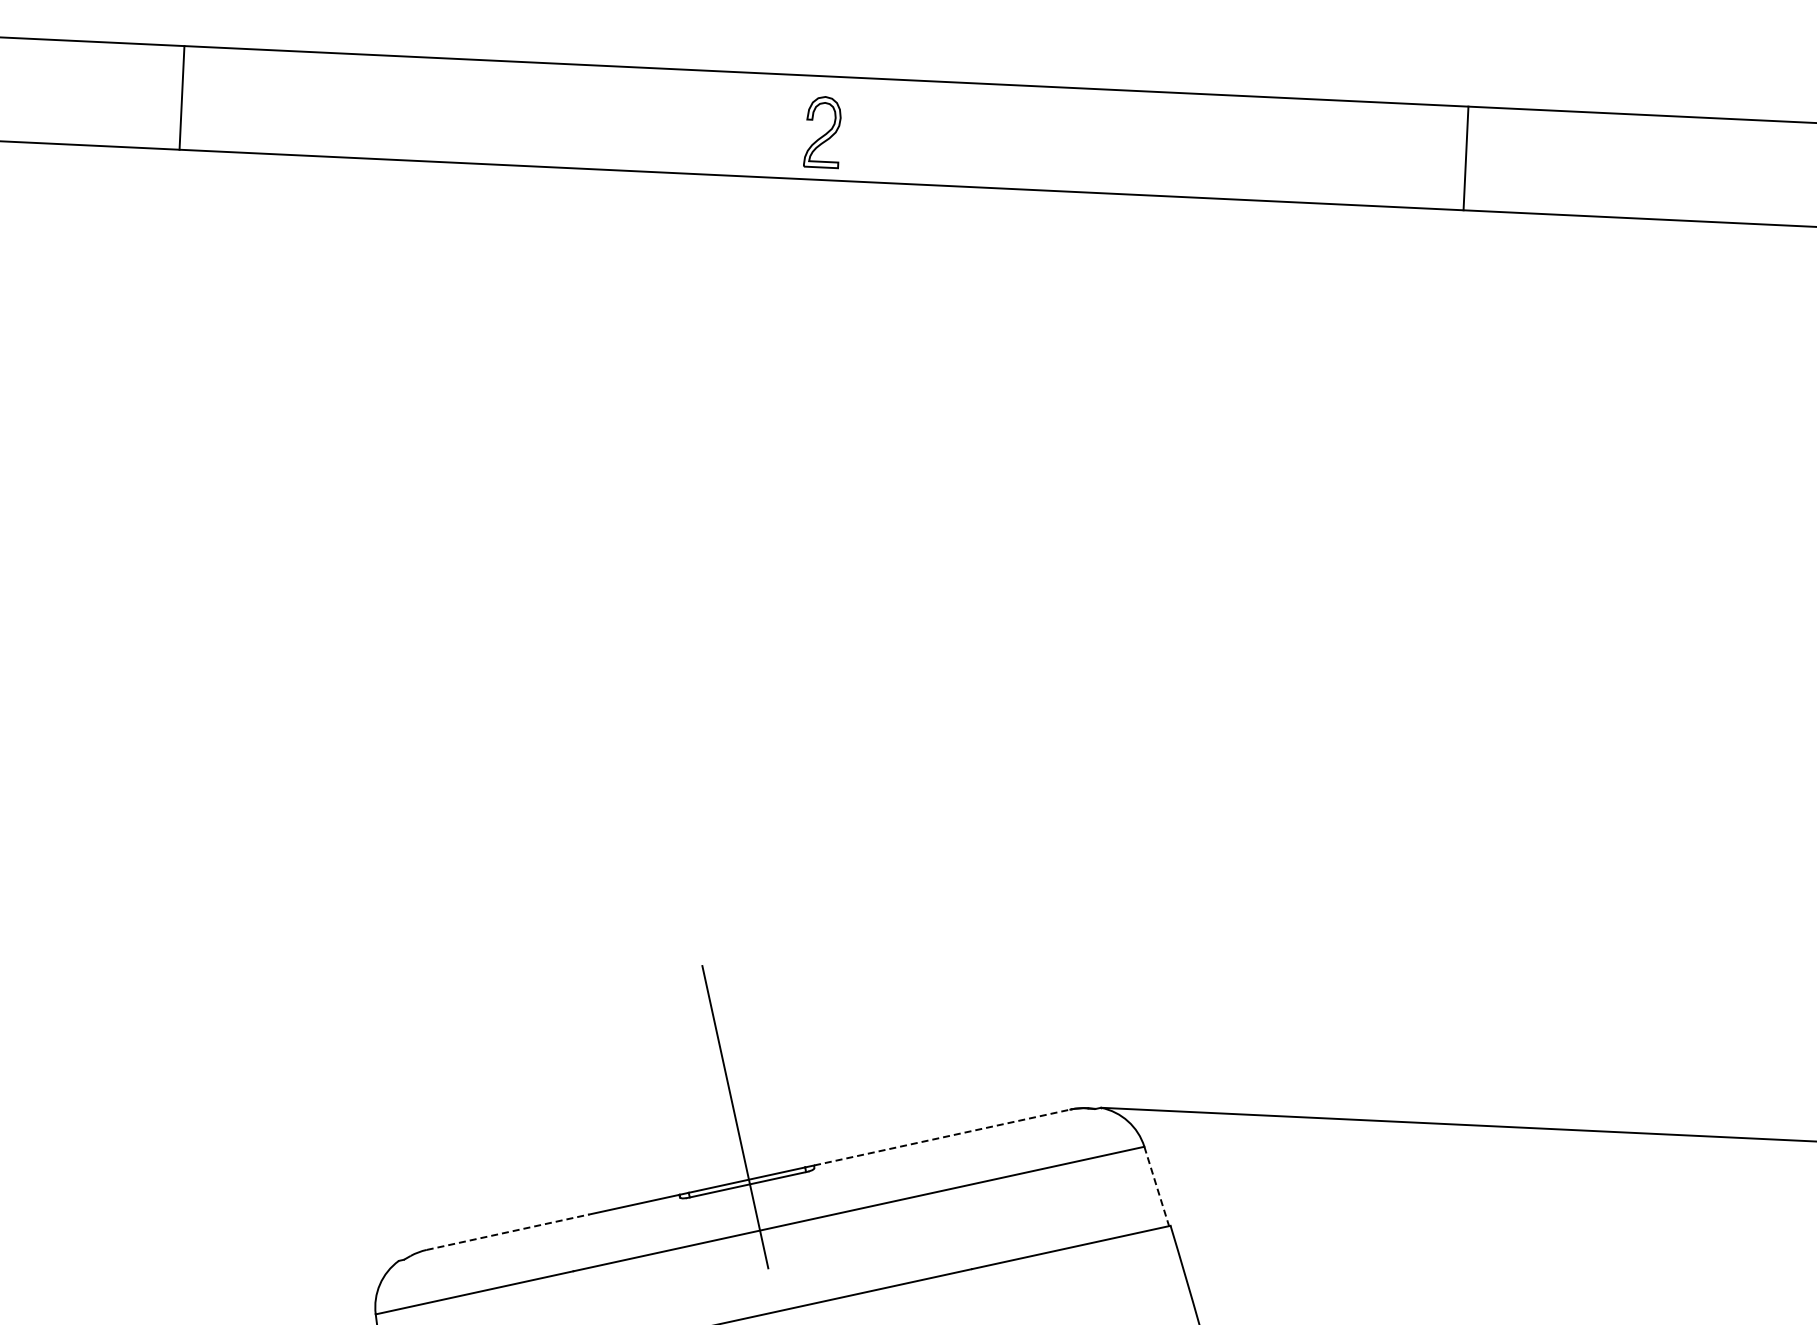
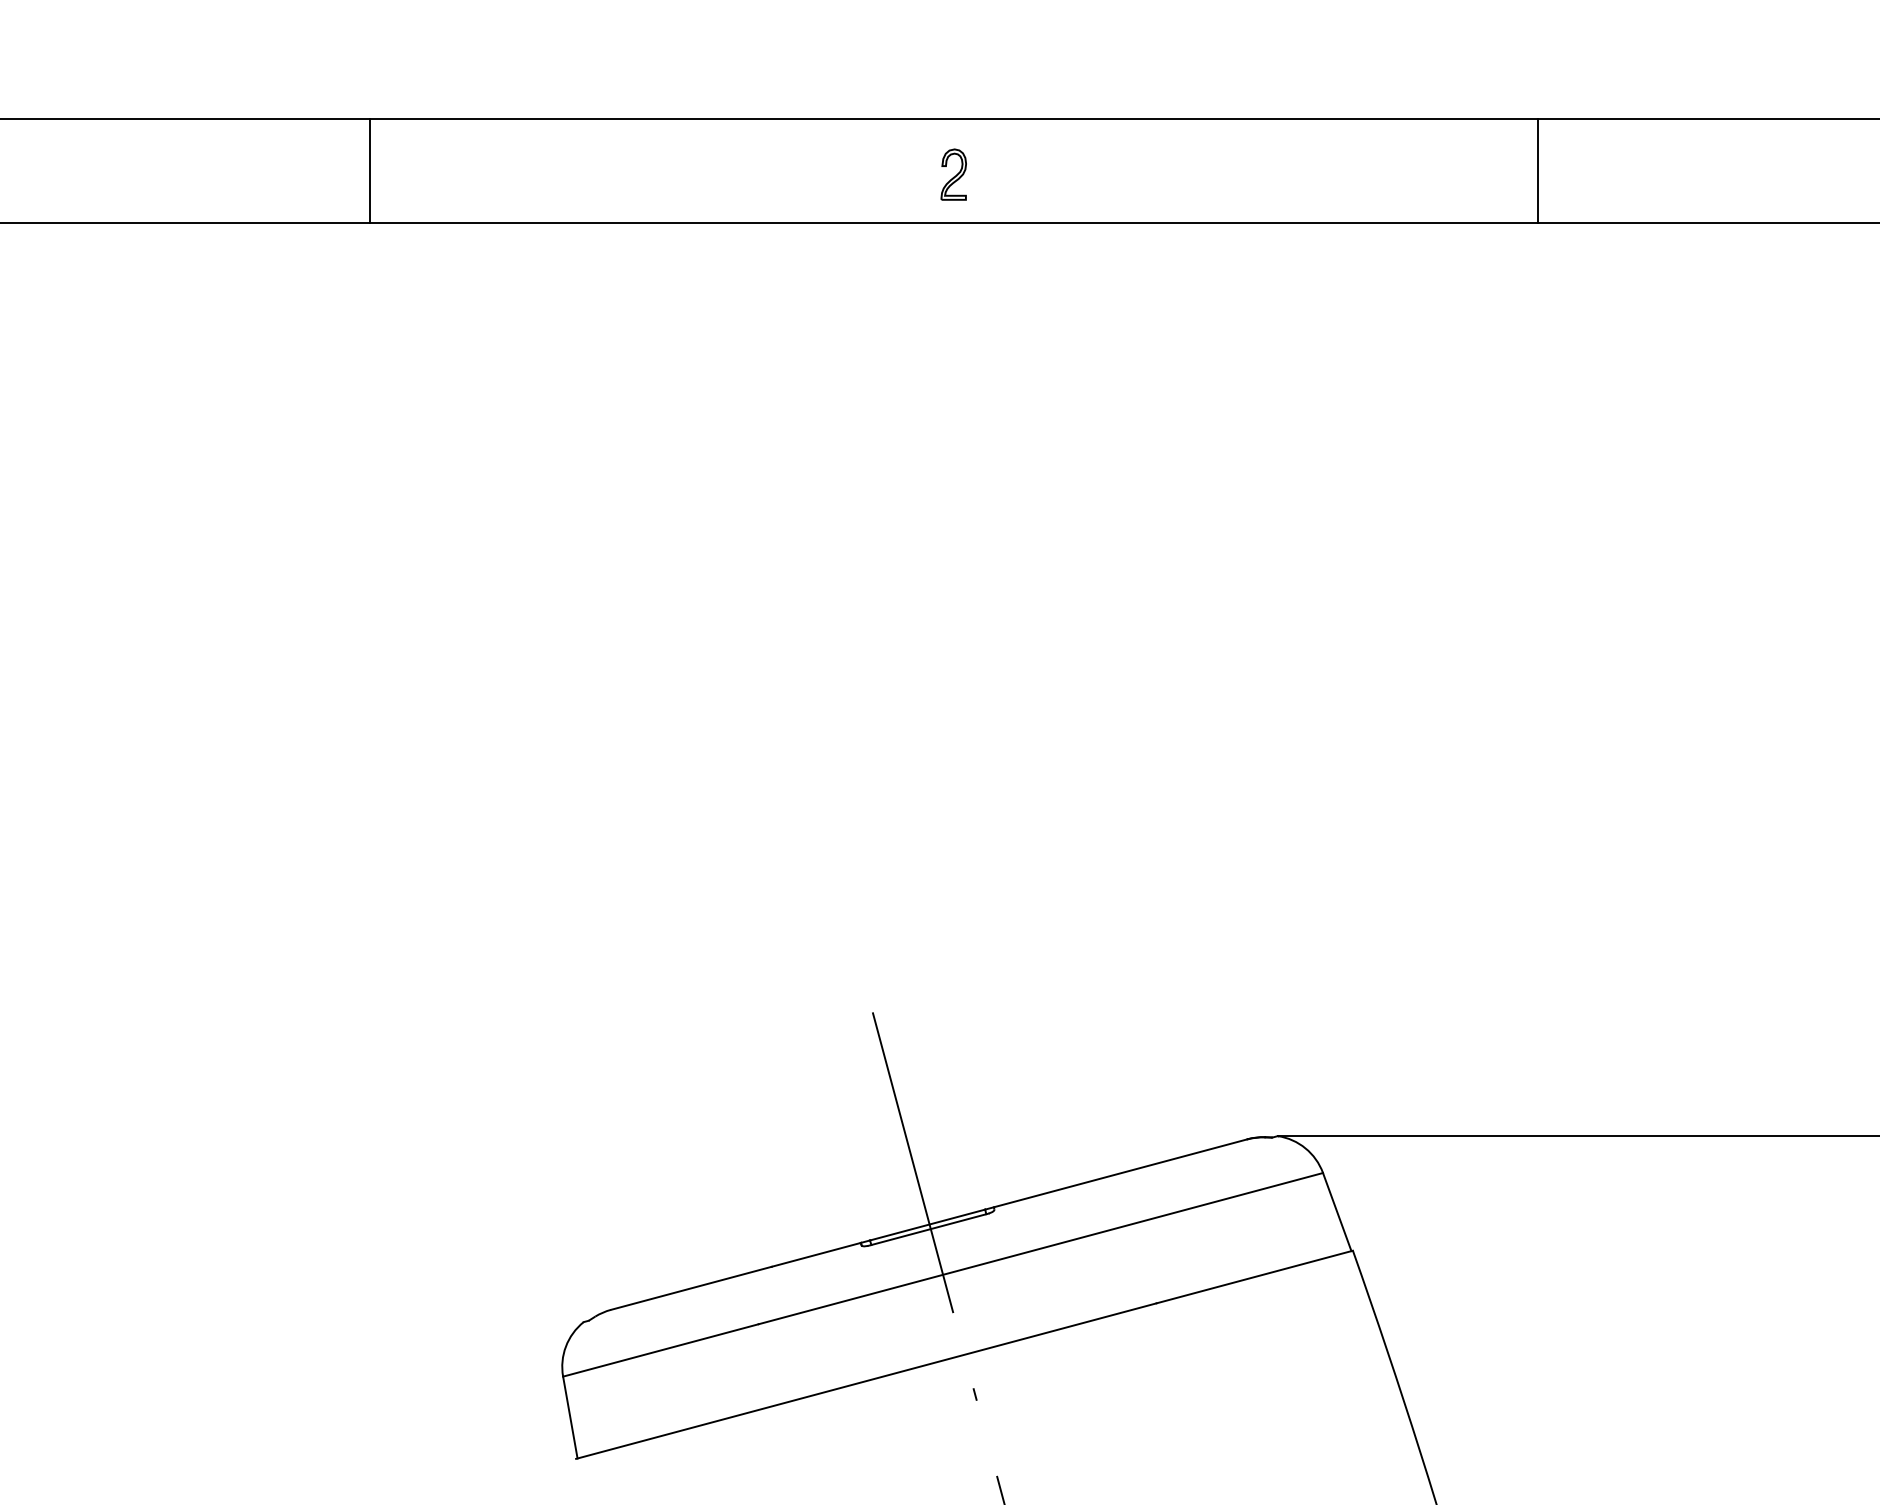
line: (182, 97) -> (370, 170), moved
part: (822, 131) -> (953, 174), size x0.71
line: (1465, 158) -> (1537, 170), moved
line: (943, 1137) -> (1121, 1173), dashed -> solid
line: (1156, 1186) -> (1337, 1212), dashed -> solid
line: (508, 1232) -> (691, 1288), dashed -> solid

